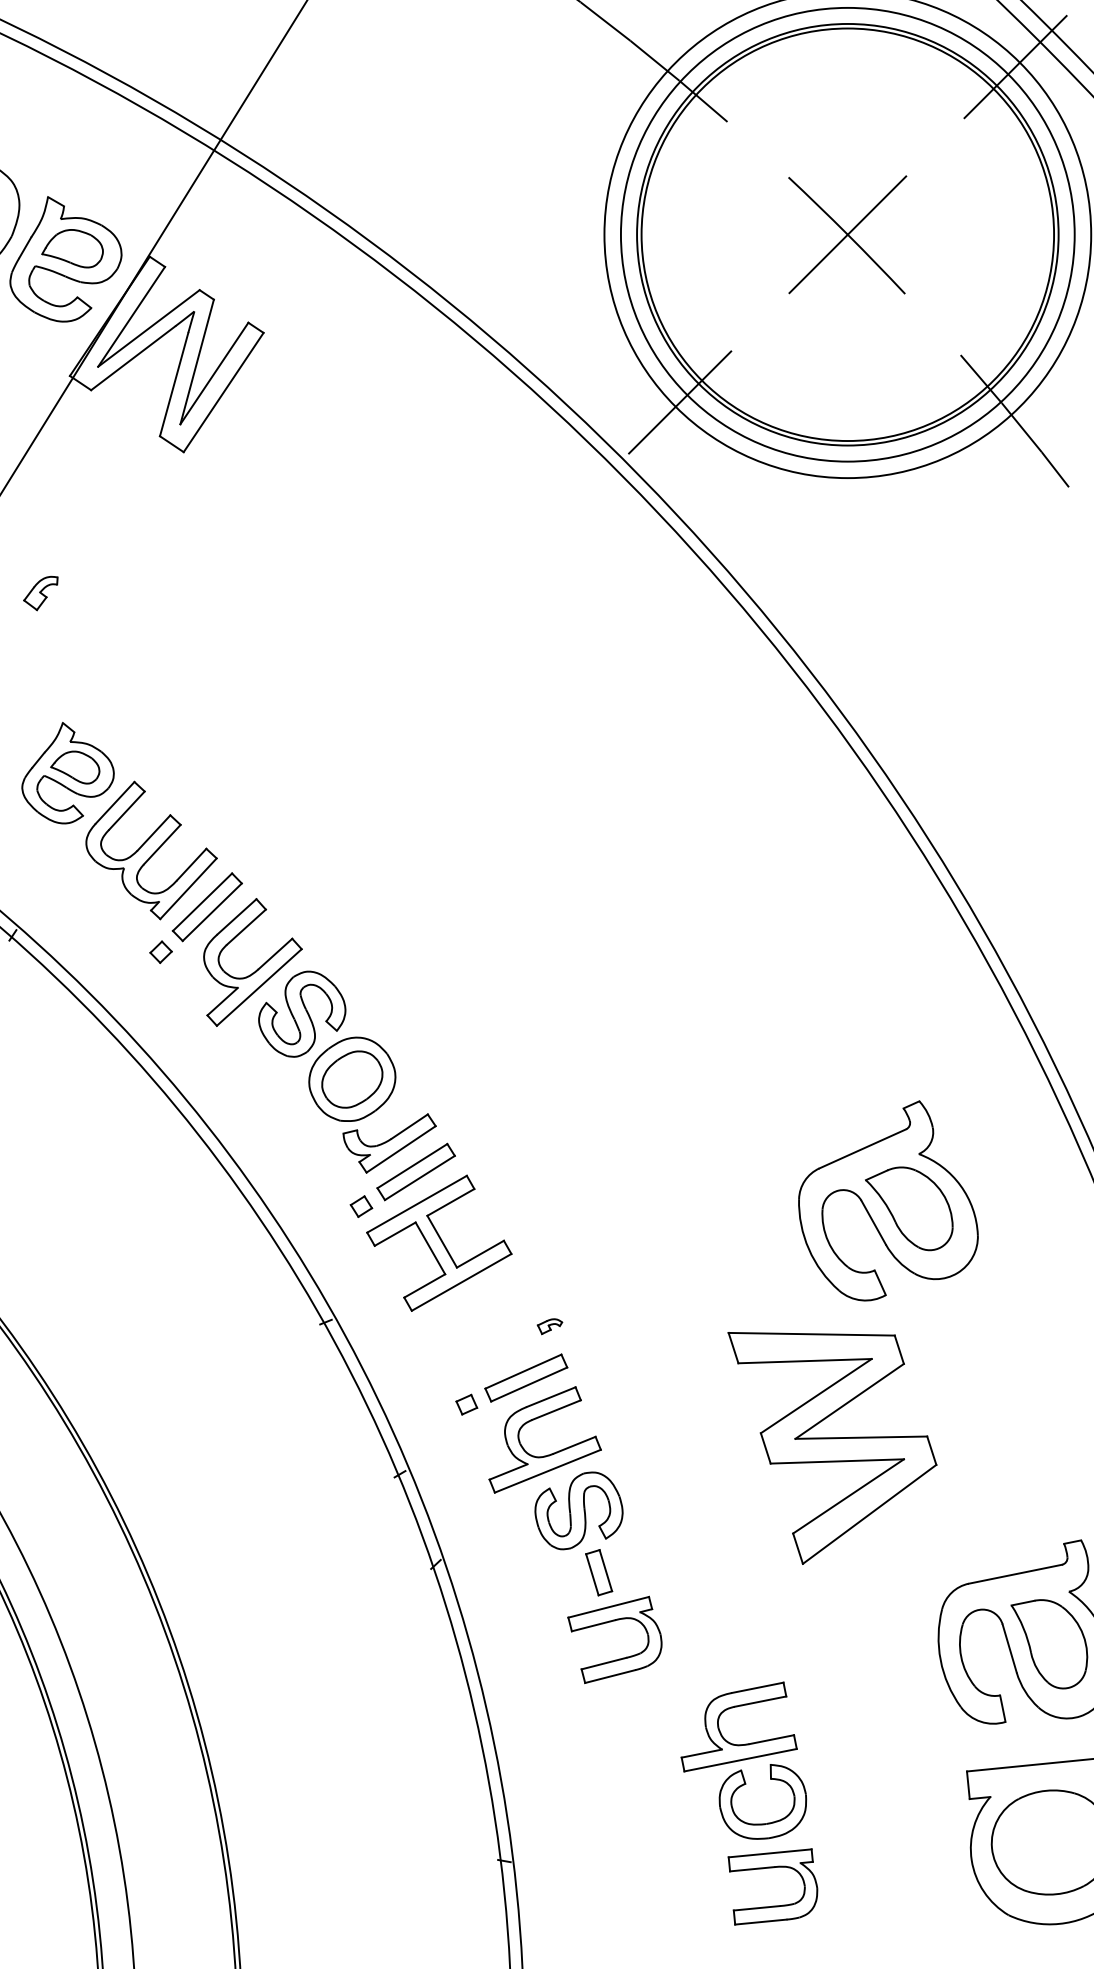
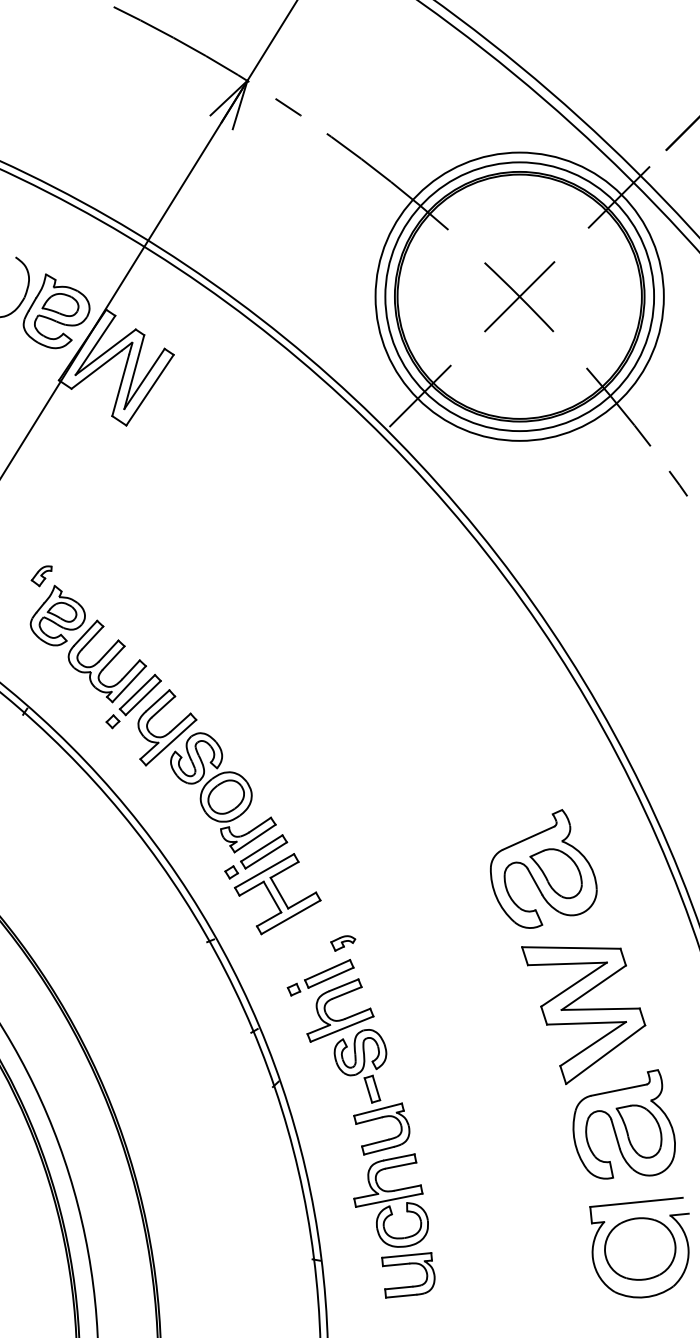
part: (40, 593) -> (41, 576), moved
part: (550, 1326) -> (343, 943), size x1.67
part: (832, 1448) -> (583, 1015), moved
part: (734, 1807) -> (385, 1228), moved

